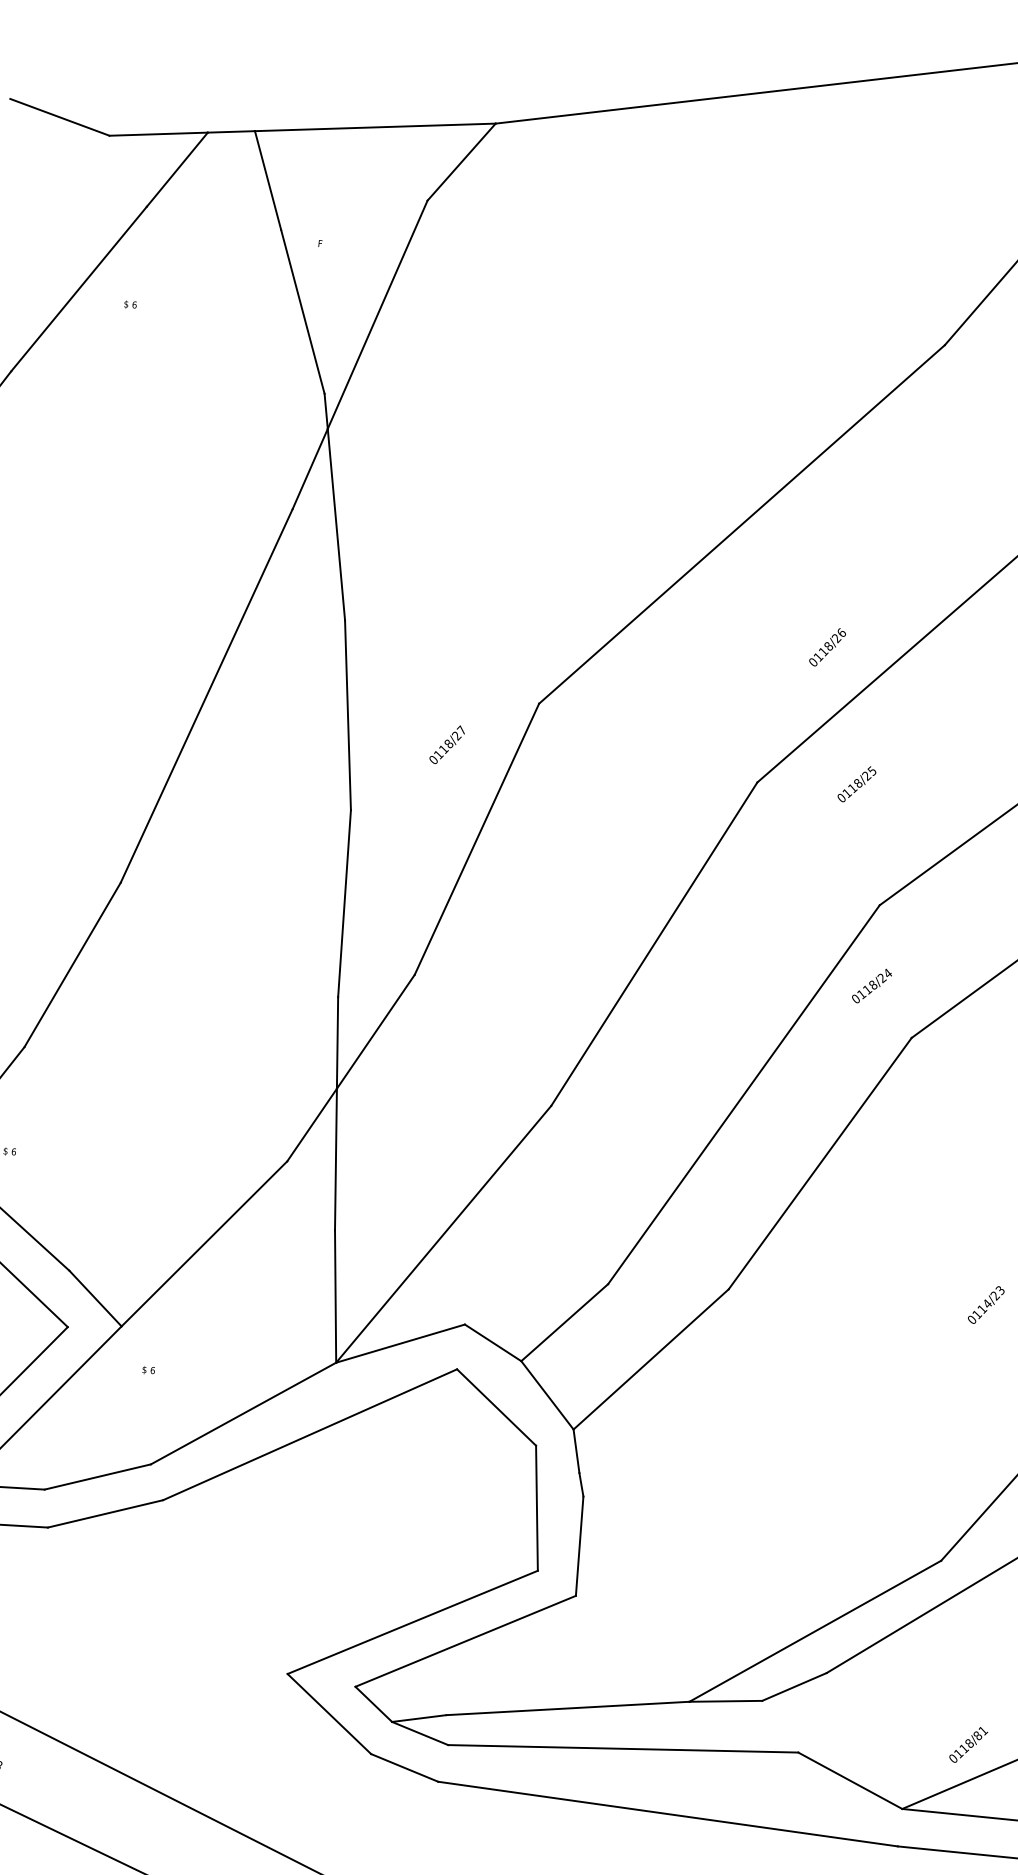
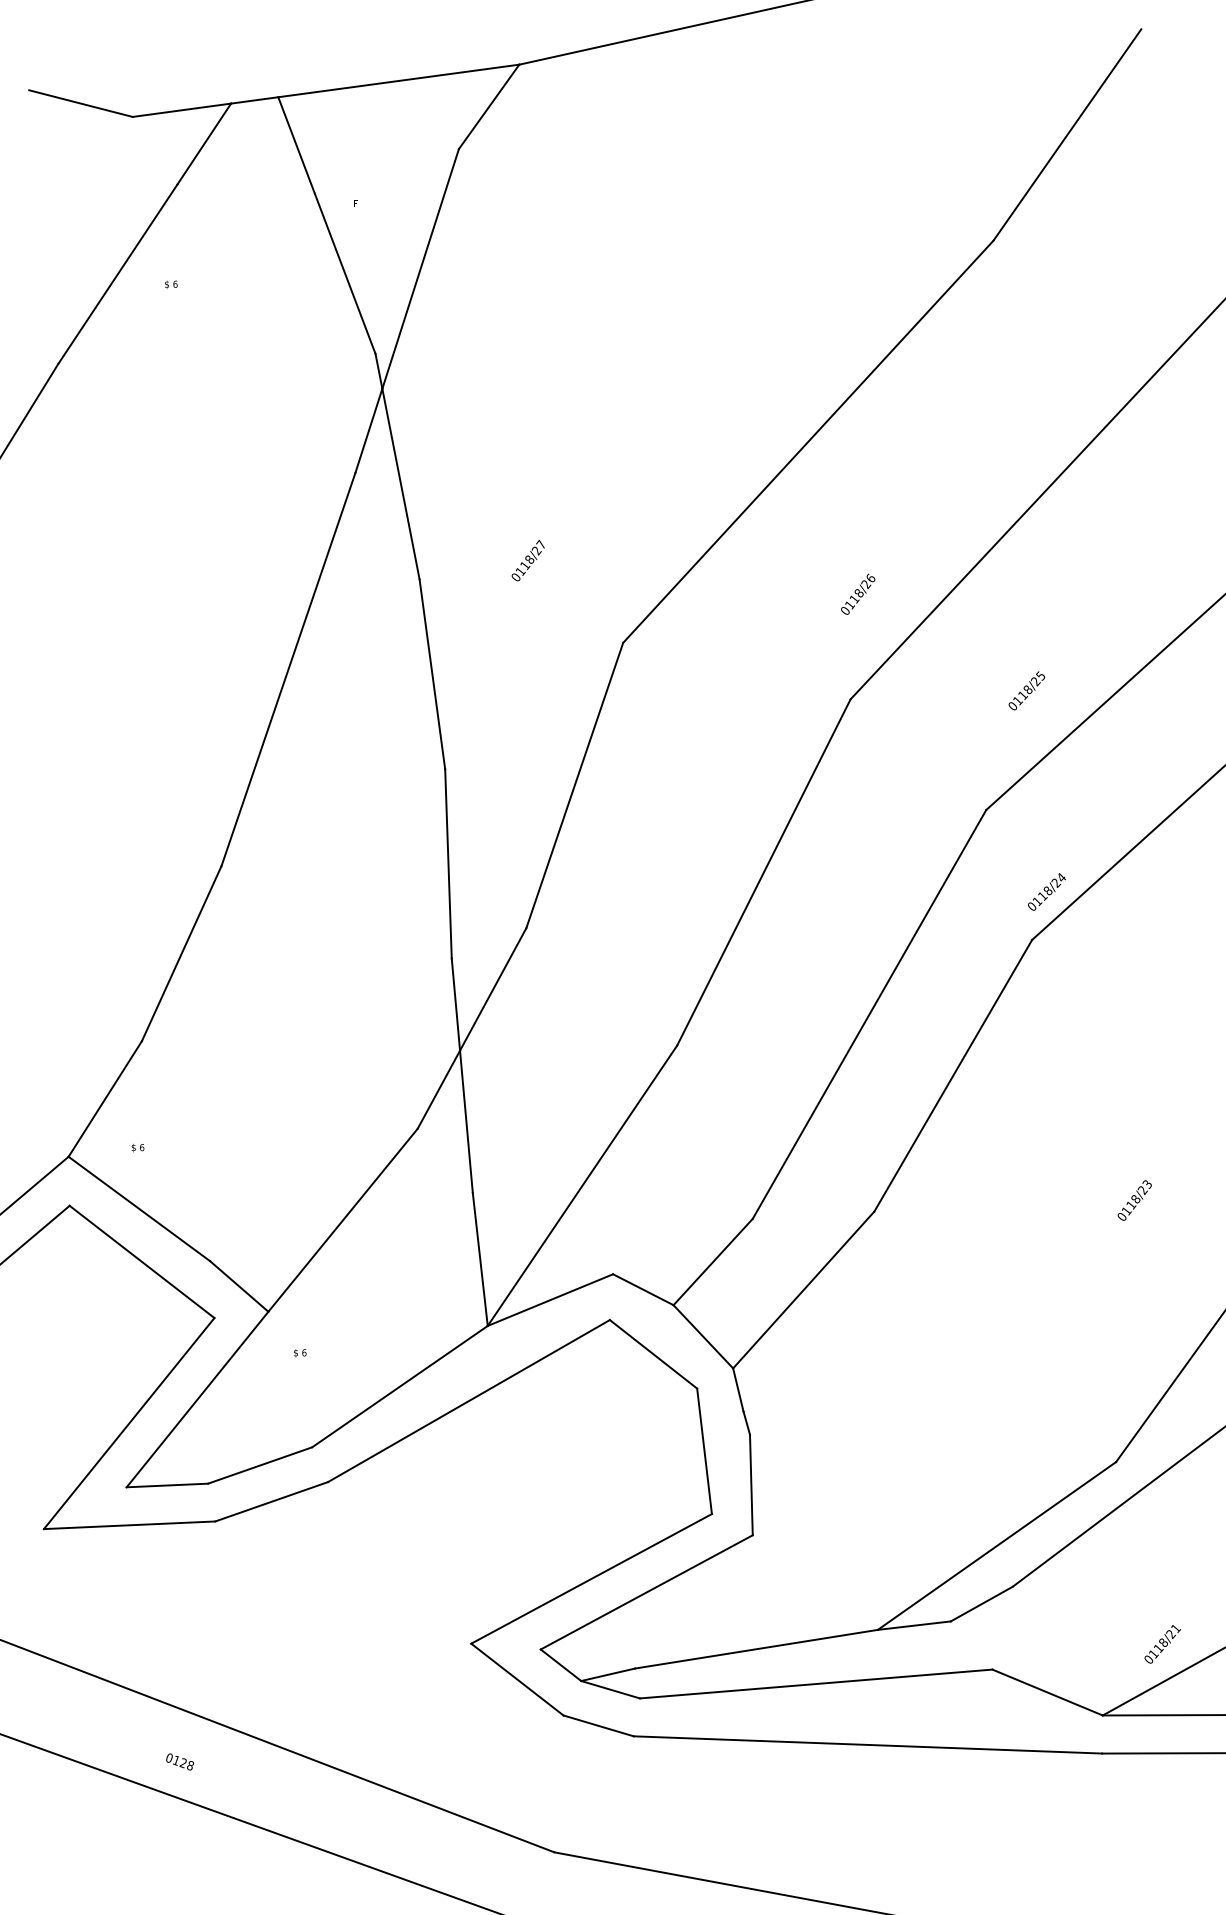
text: (828, 646) -> (858, 593), moved
text: (446, 744) -> (527, 560), moved
text: (856, 783) -> (1026, 690), moved
text: (871, 985) -> (1046, 891), moved
text: (987, 1304) -> (1135, 1199), 0114/23 -> 0118/23
text: (978, 1736) -> (1171, 1634), 0118/81 -> 0118/21

